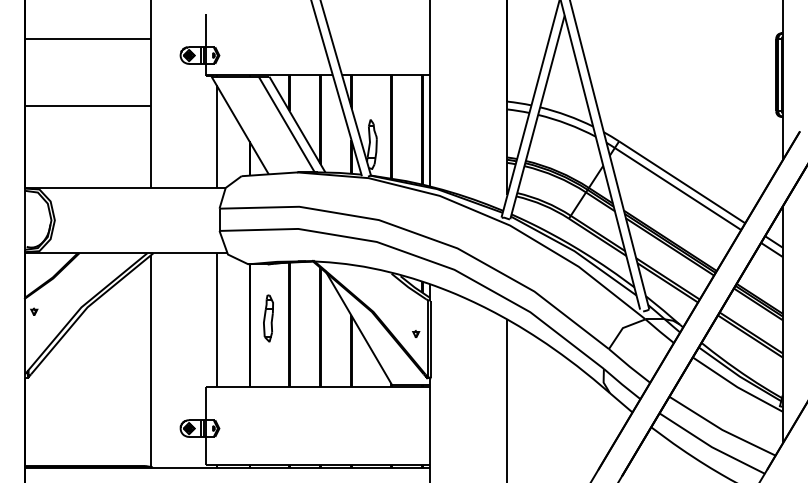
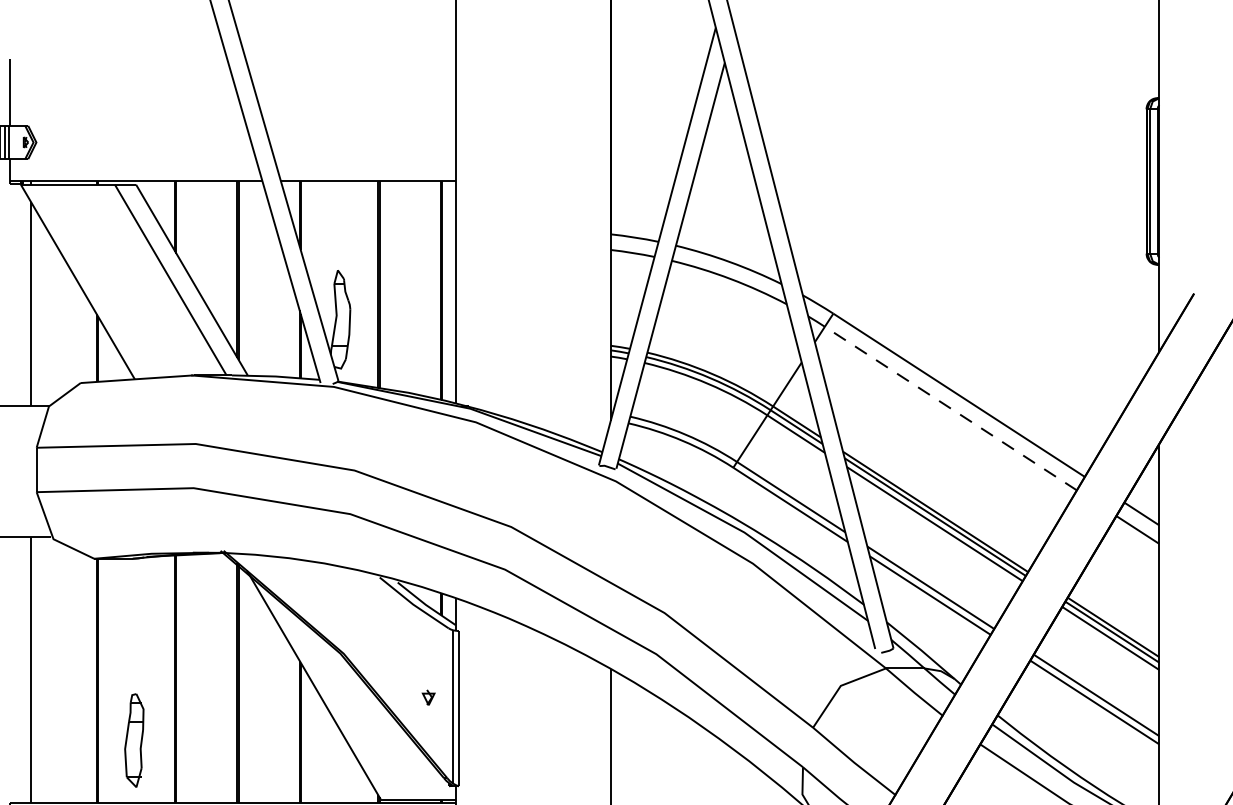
line: (677, 188) -> (949, 407), solid -> dashed
part: (268, 318) -> (134, 740), moved

